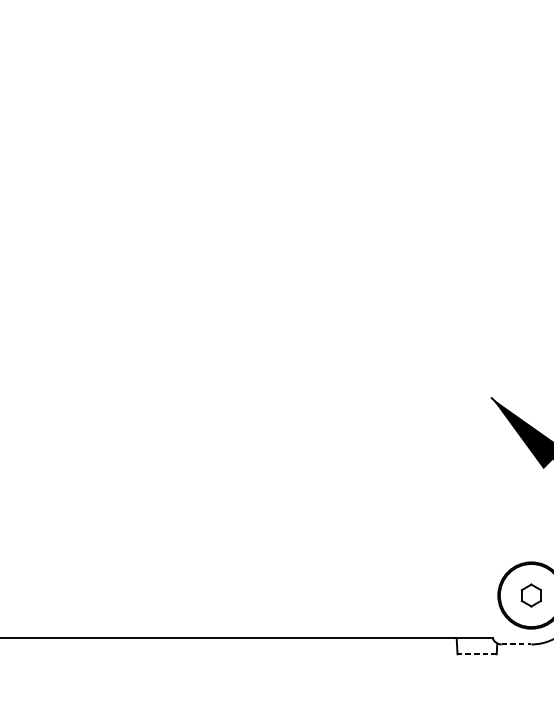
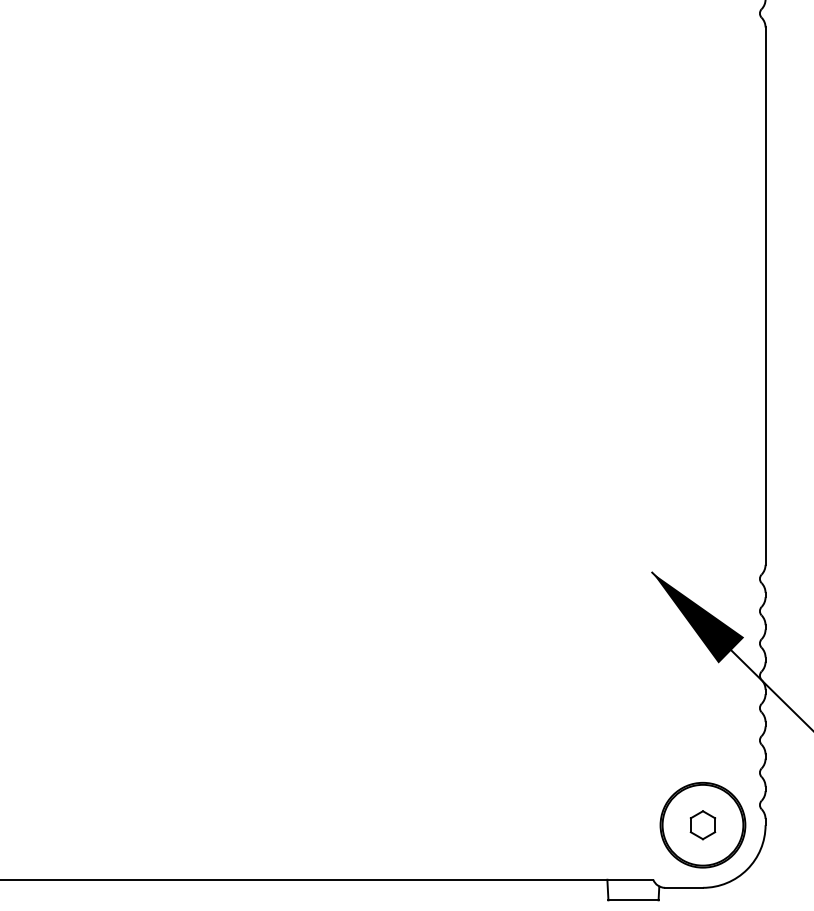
line: (516, 644) -> (683, 887), dashed -> solid
line: (477, 654) -> (633, 900), dashed -> solid

